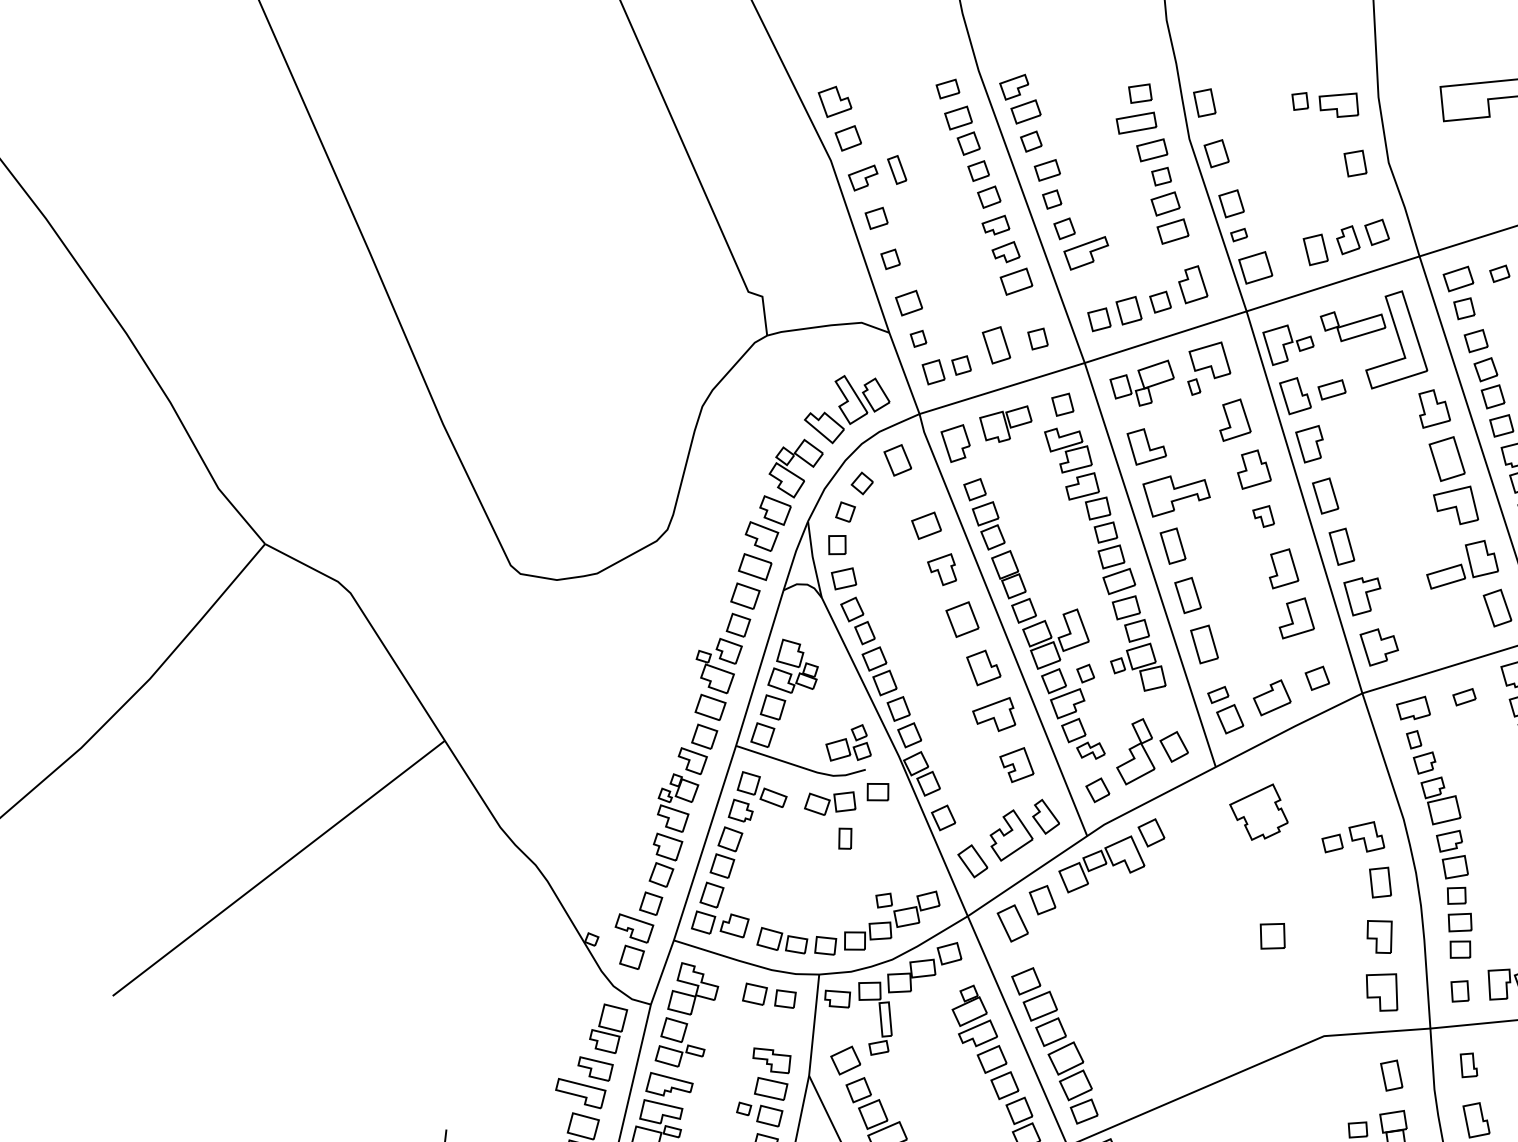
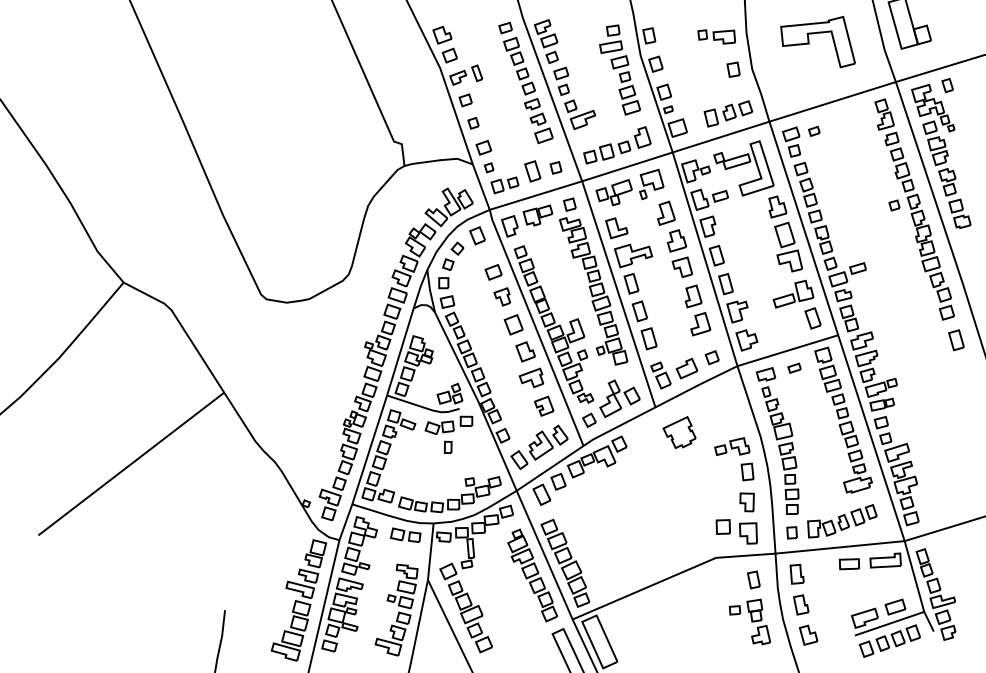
part: (1262, 515) -> (681, 266), size x1.67
part: (1271, 935) -> (722, 526), moved
part: (1467, 1064) -> (796, 573), size x1.43

